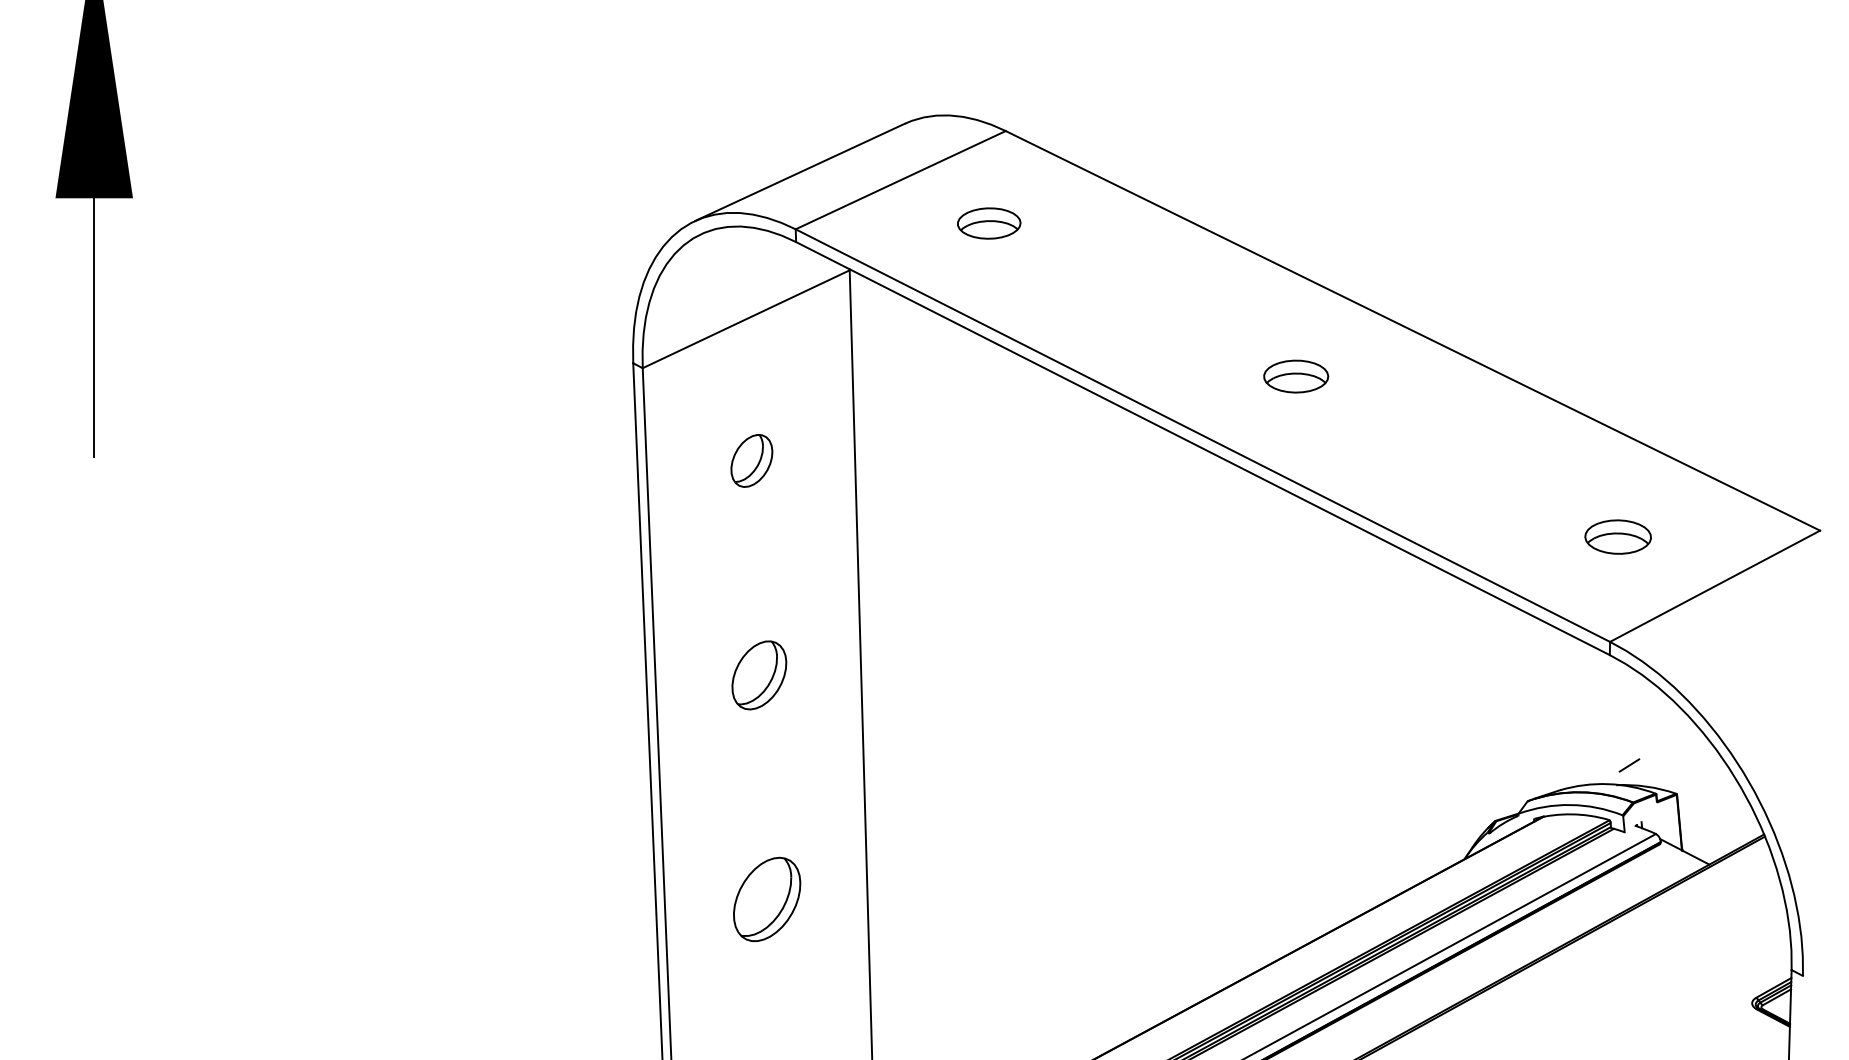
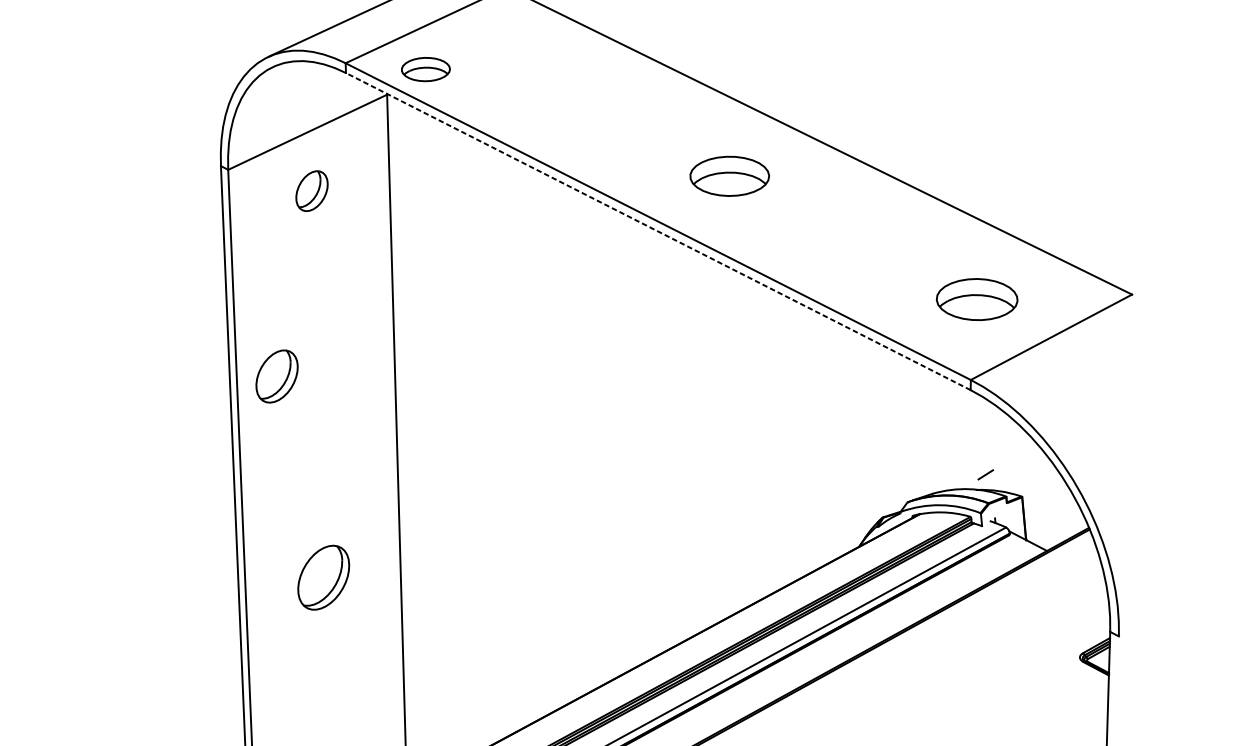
part: (989, 223) -> (426, 69), moved
part: (1296, 376) -> (730, 176), size x1.6
line: (1202, 448) -> (657, 231), solid -> dashed
part: (751, 460) -> (311, 190), moved
part: (1617, 536) -> (976, 299), size x1.6
part: (759, 675) -> (277, 376), moved

